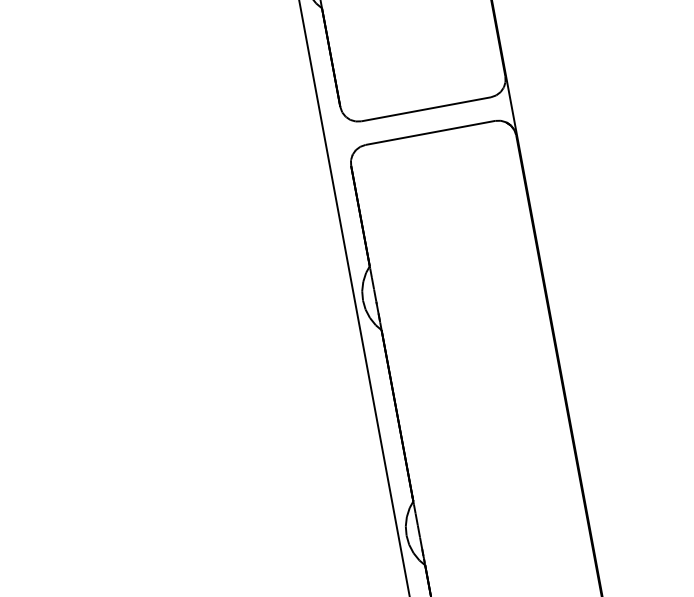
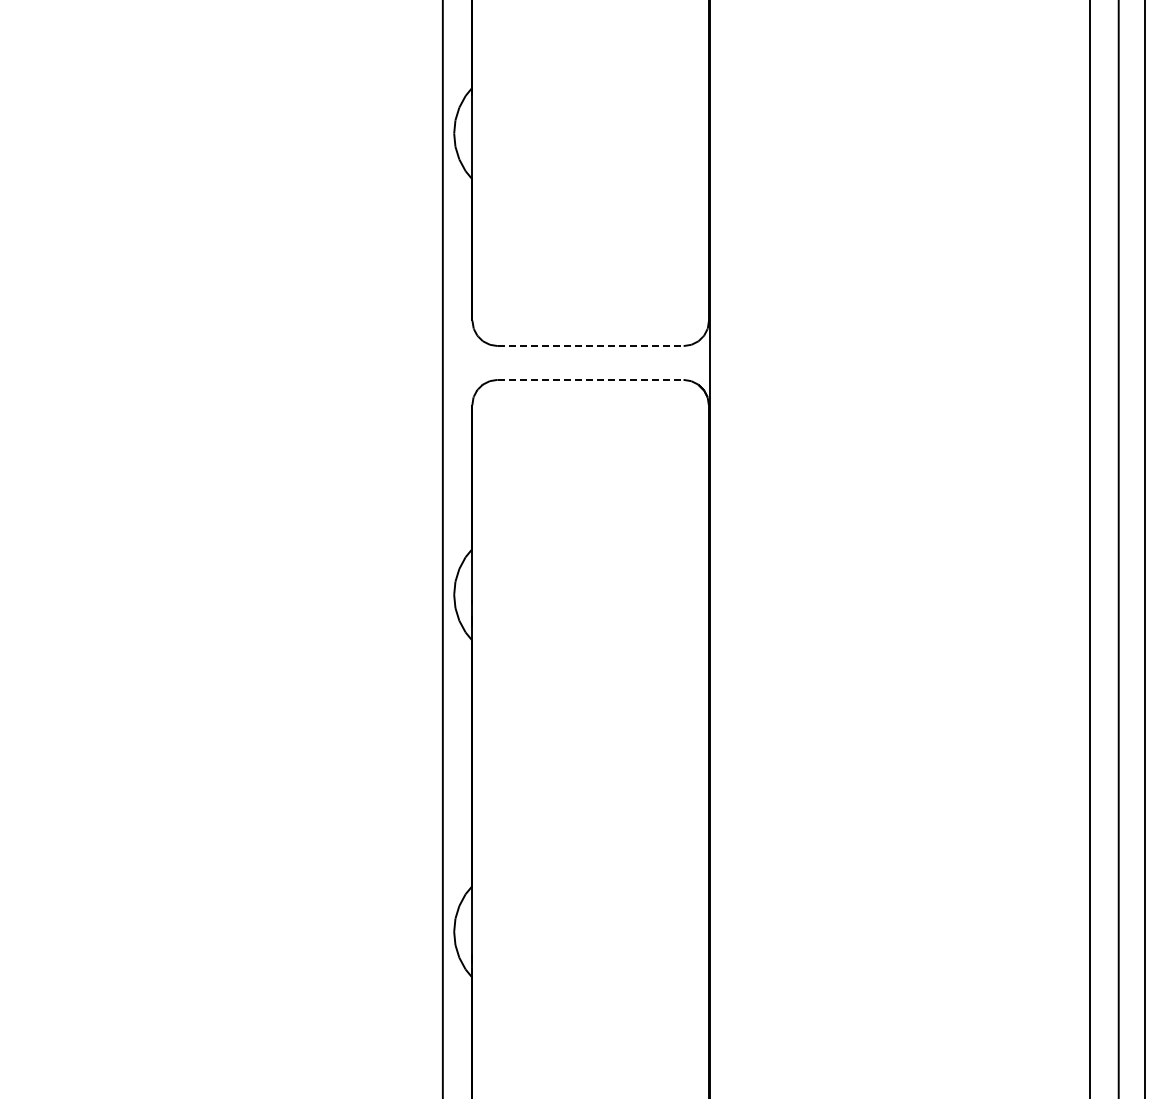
line: (426, 109) -> (590, 346), solid -> dashed
line: (430, 132) -> (590, 379), solid -> dashed

